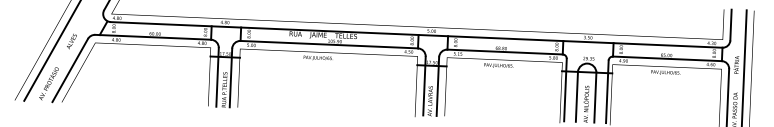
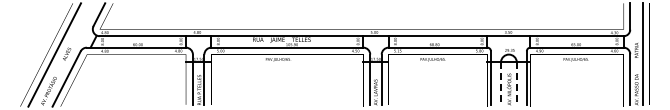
line: (577, 96) -> (501, 83), solid -> dashed
line: (594, 97) -> (516, 83), solid -> dashed

